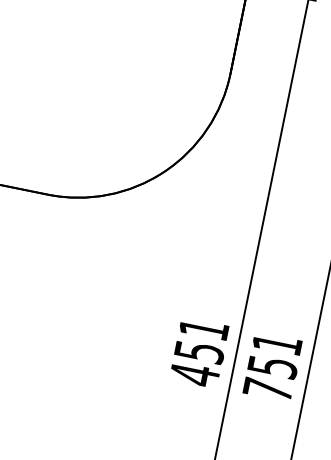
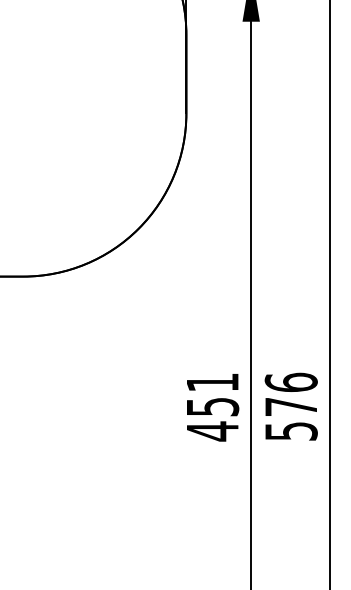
text: (272, 366) -> (290, 406), 751 -> 576

